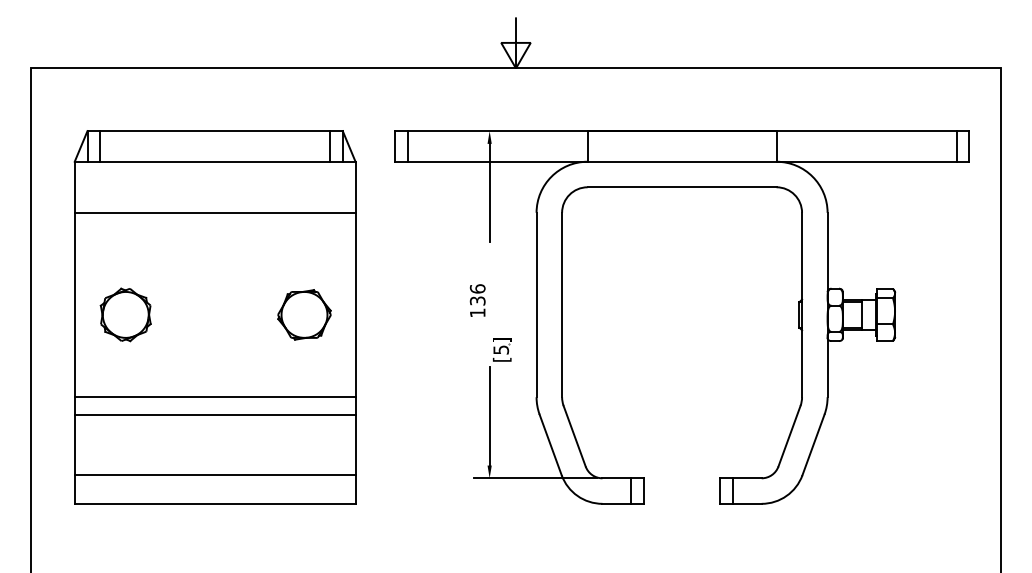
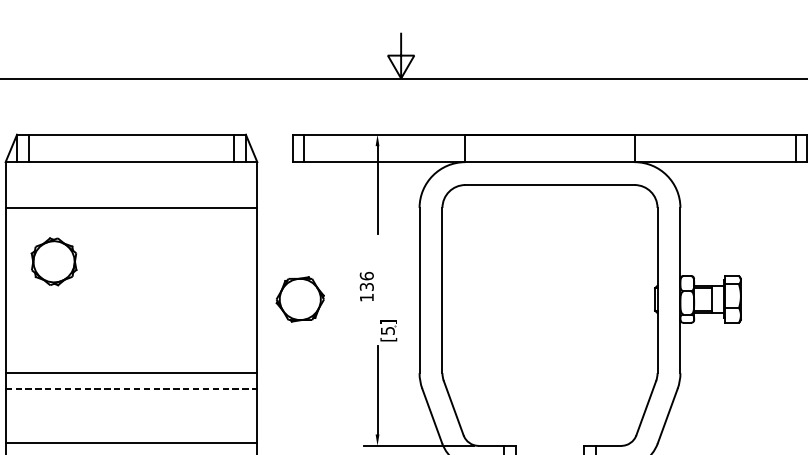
part: (125, 314) -> (53, 261), moved
part: (304, 314) -> (300, 299), moved
line: (215, 414) -> (131, 388), solid -> dashed

